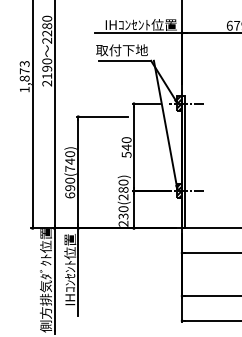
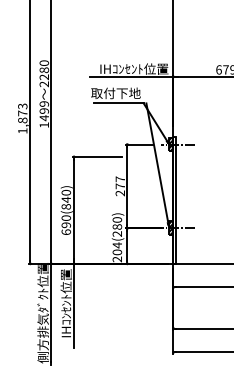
text: (46, 72) -> (43, 114), 2190 -> 1499
text: (126, 147) -> (120, 186), 540 -> 277
text: (70, 168) -> (66, 206), 690(740) -> 690(840)
text: (123, 212) -> (117, 248), 230(280) -> 204(280)

